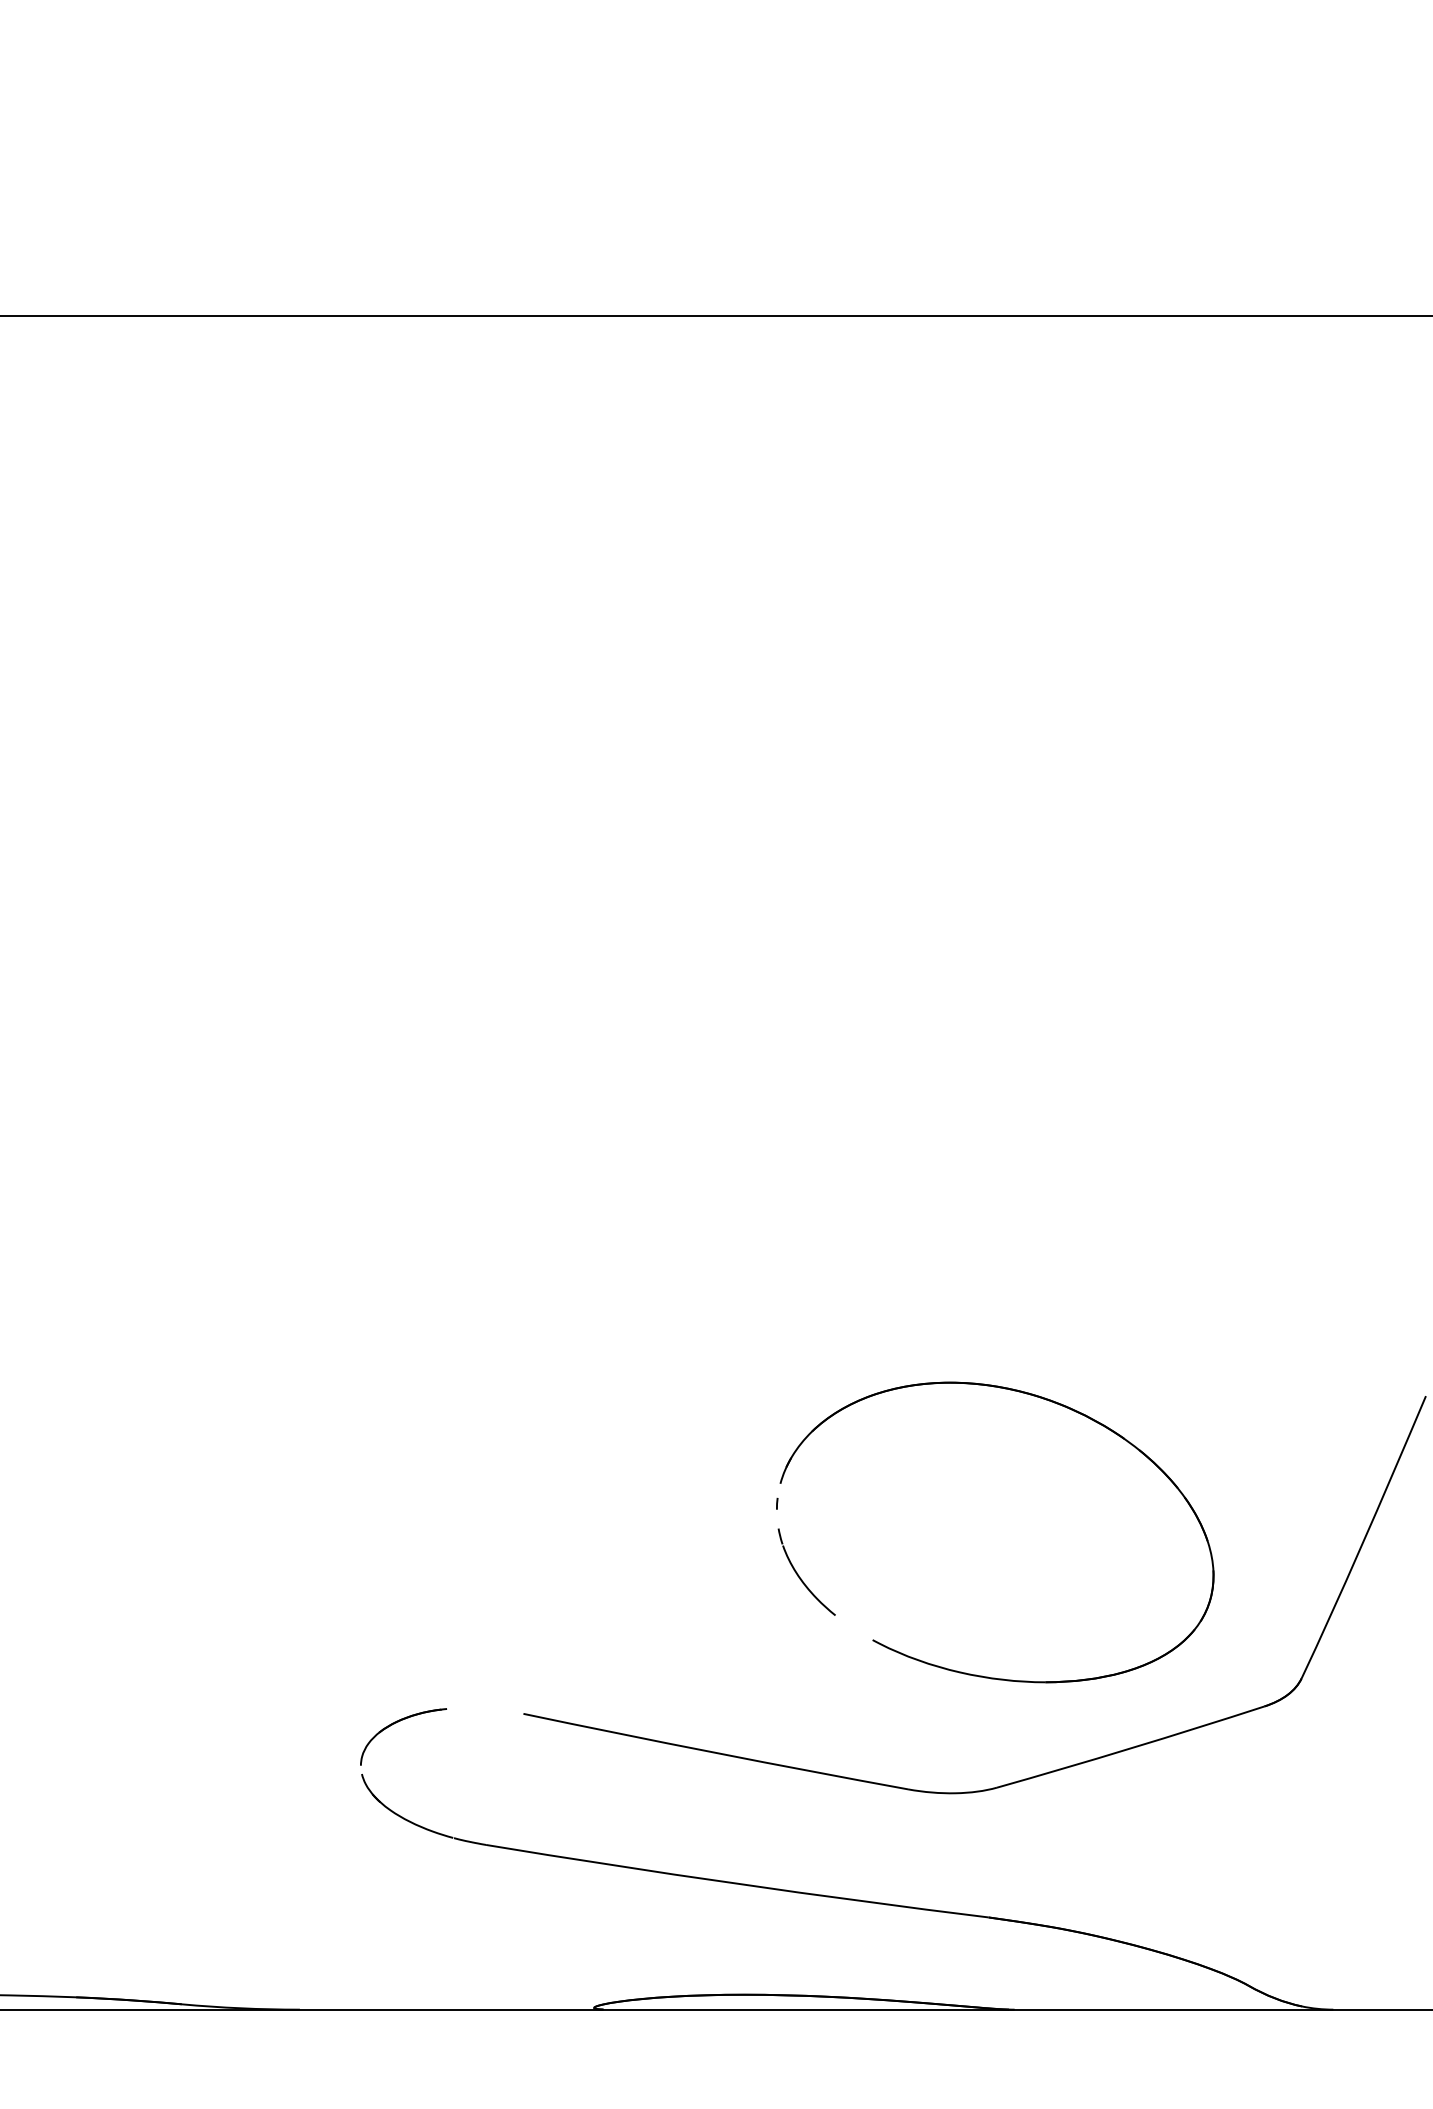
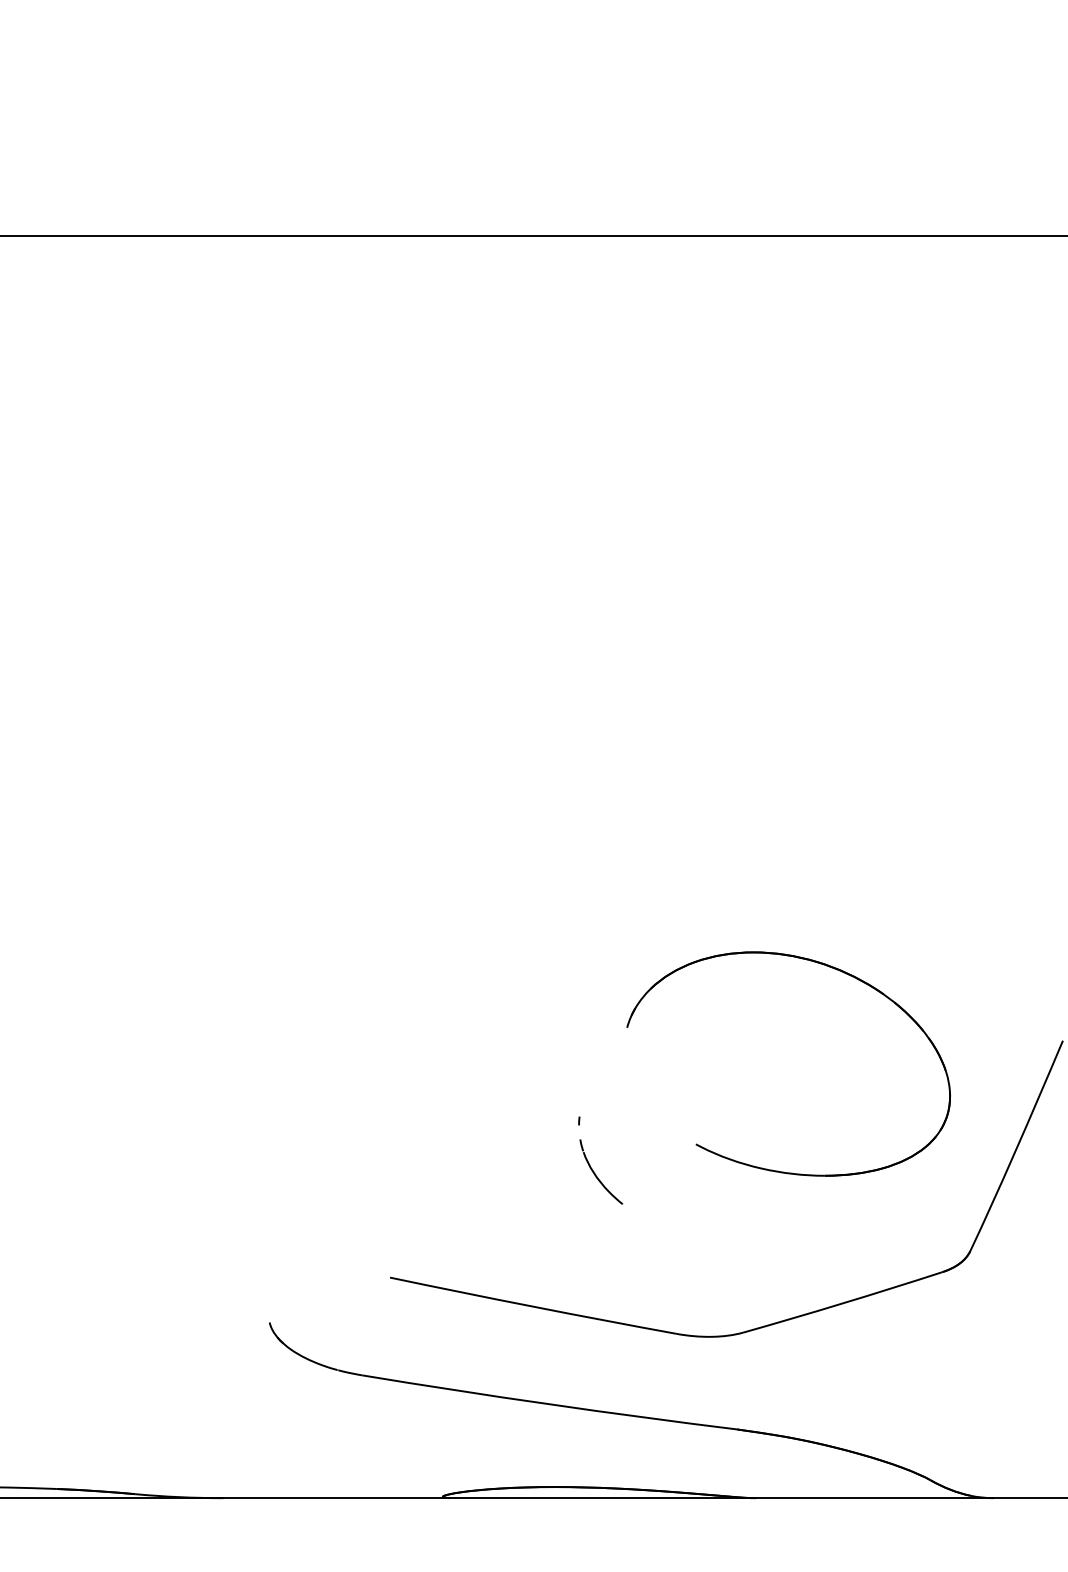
part: (1033, 1396) -> (815, 962), moved
part: (396, 1723) -> (295, 1284), removed

